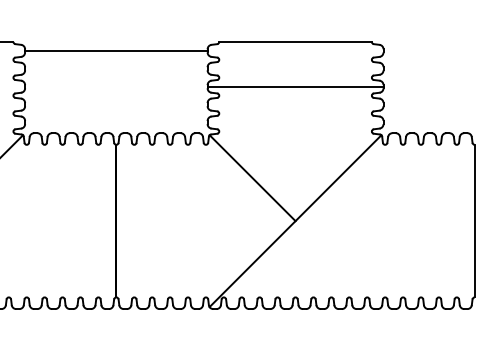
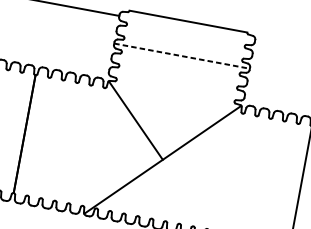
line: (295, 86) -> (182, 55), solid -> dashed

